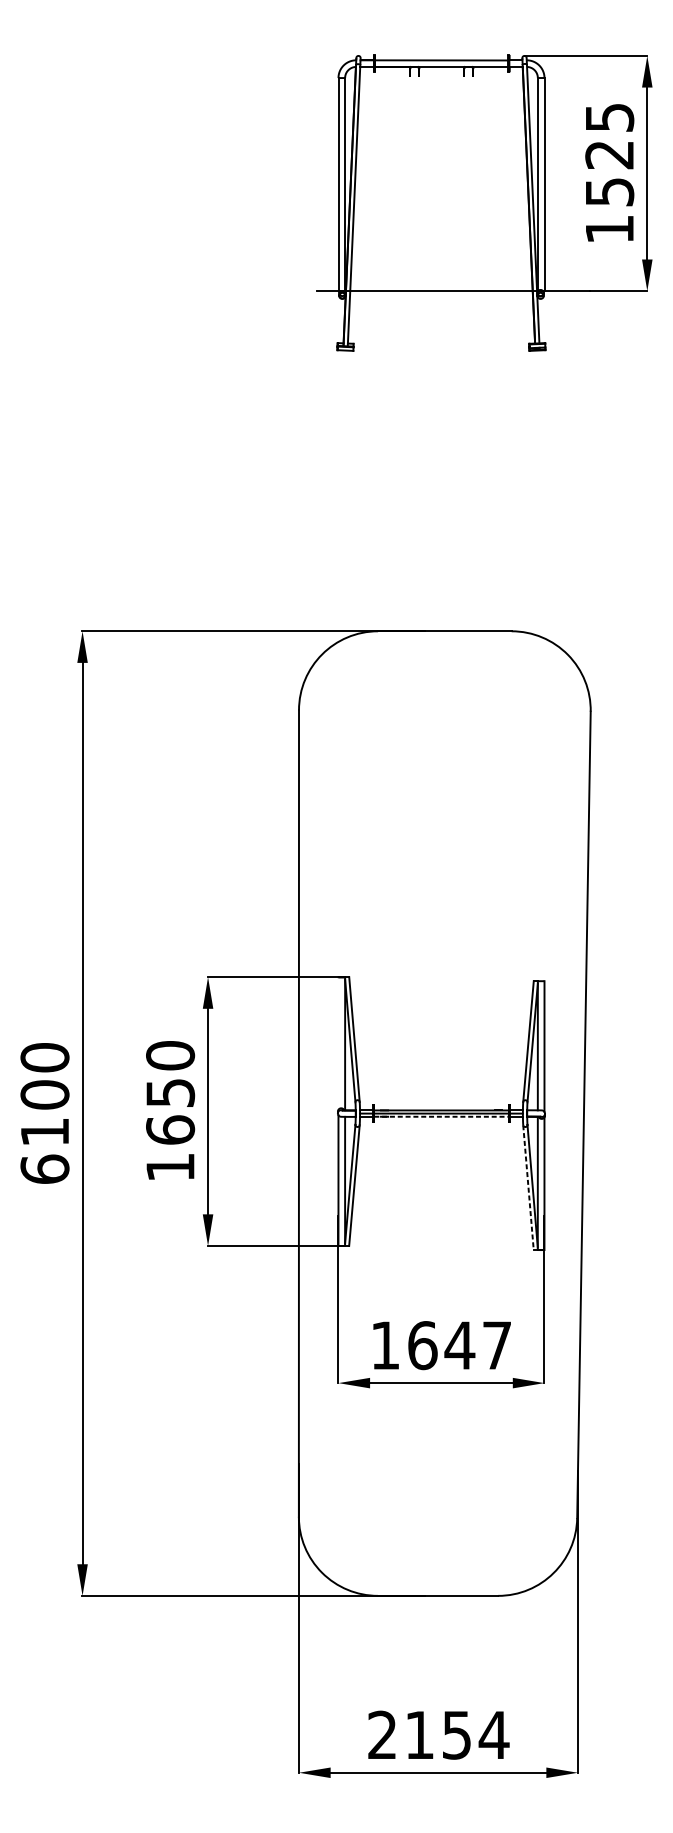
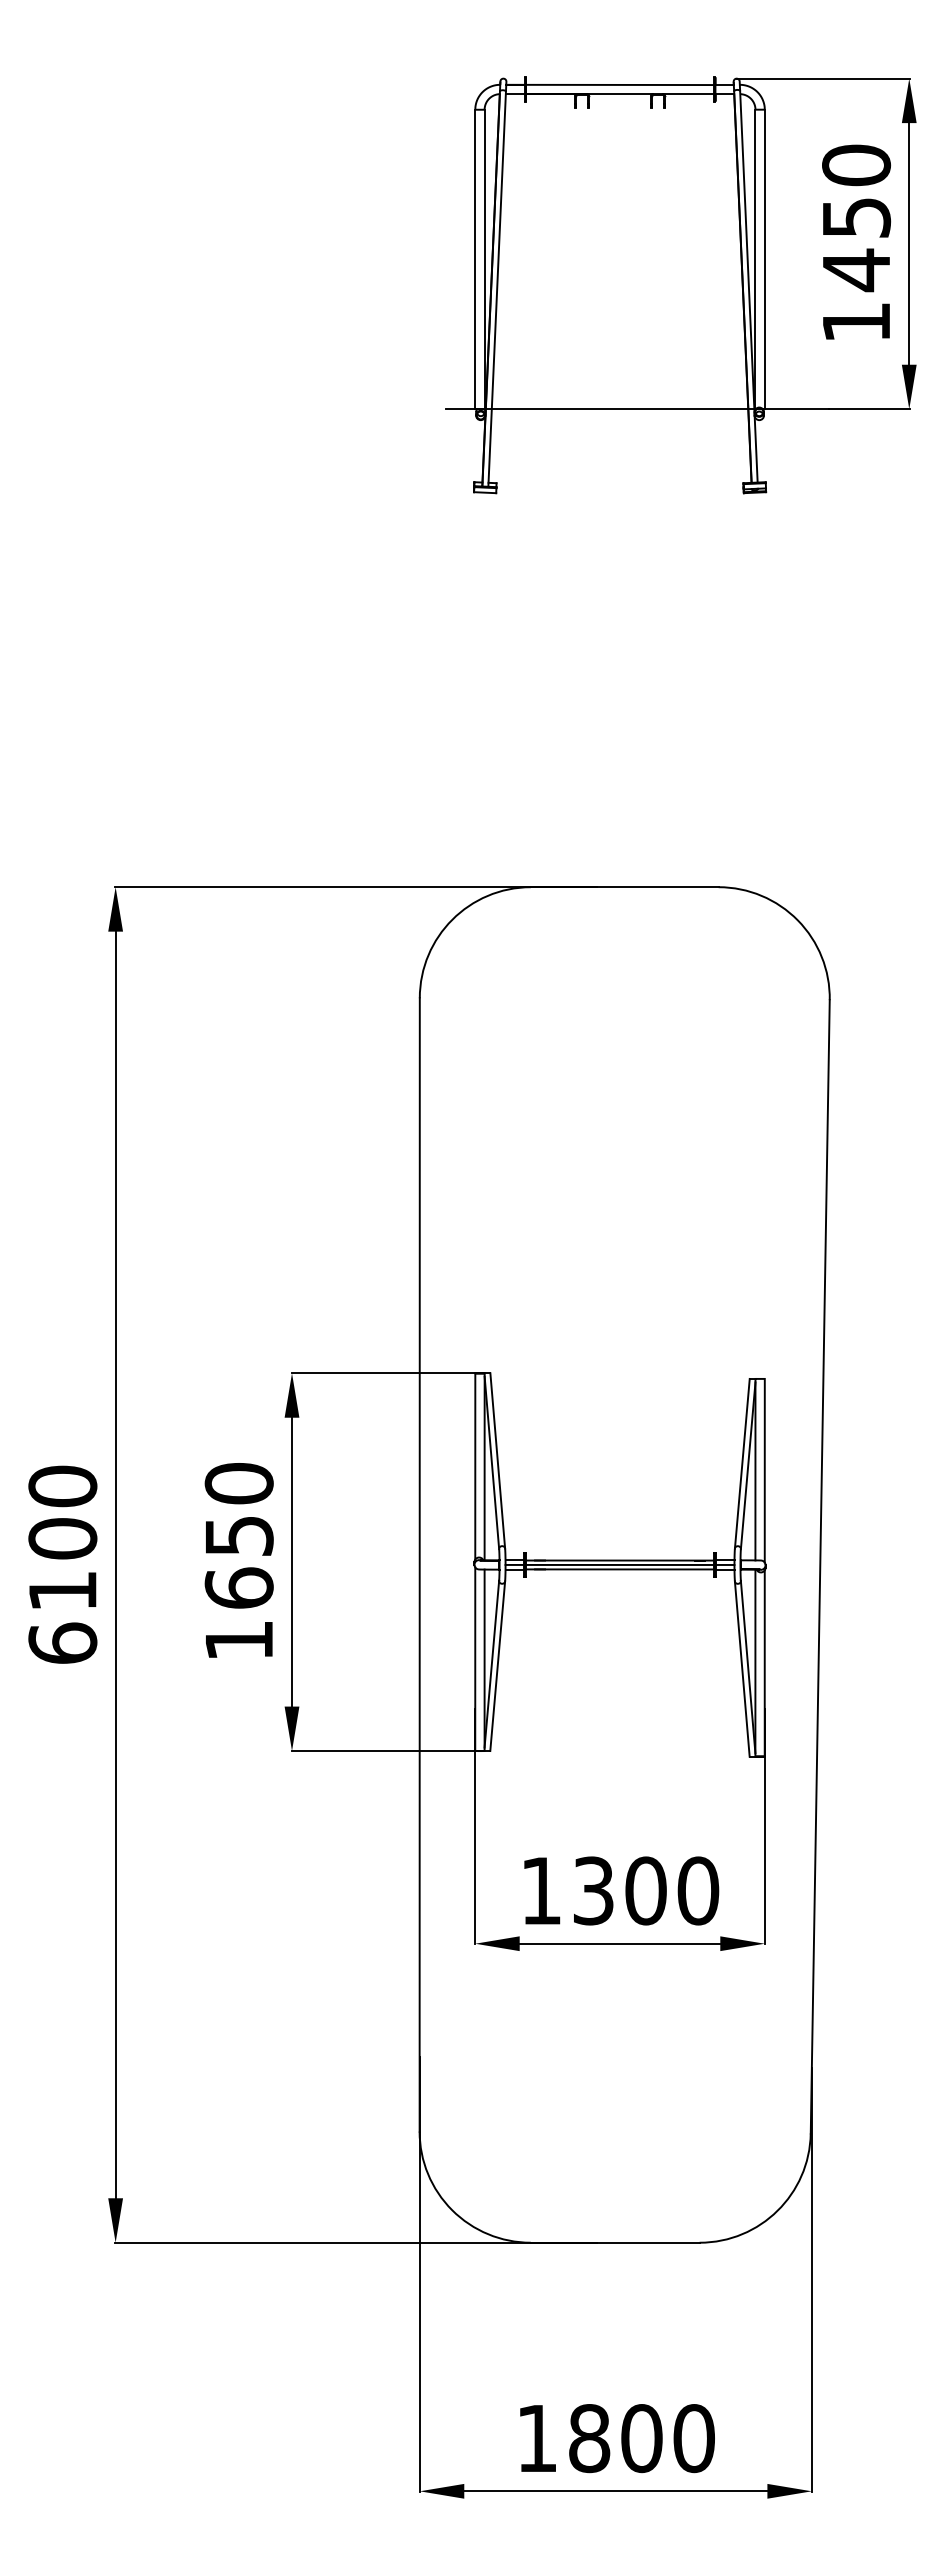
text: (609, 155) -> (856, 218), 1525 -> 1450
line: (338, 1043) -> (475, 1466), added
line: (441, 1116) -> (620, 1569), dashed -> solid
line: (528, 1187) -> (742, 1669), dashed -> solid
text: (460, 1345) -> (646, 1890), 1647 -> 1300
text: (438, 1735) -> (616, 2438), 2154 -> 1800

